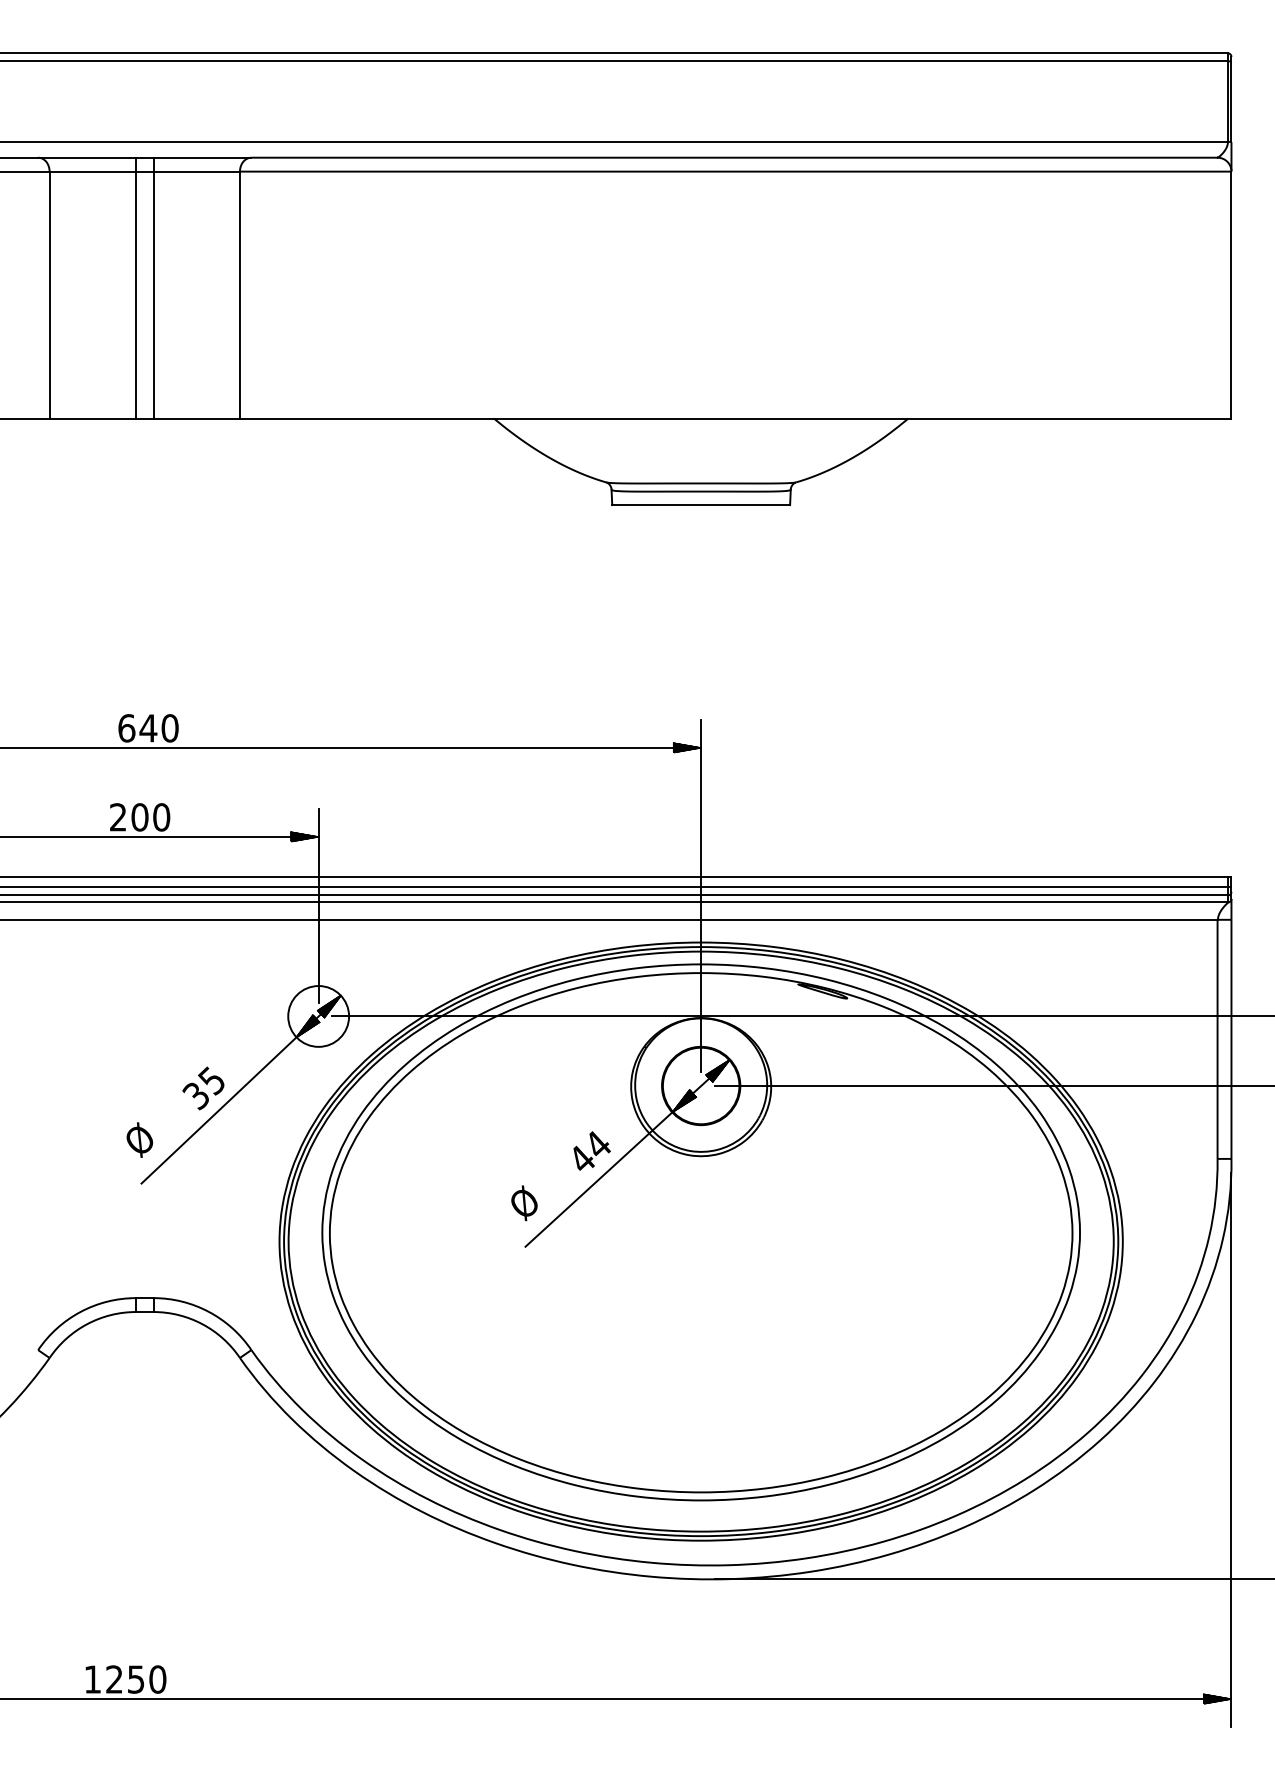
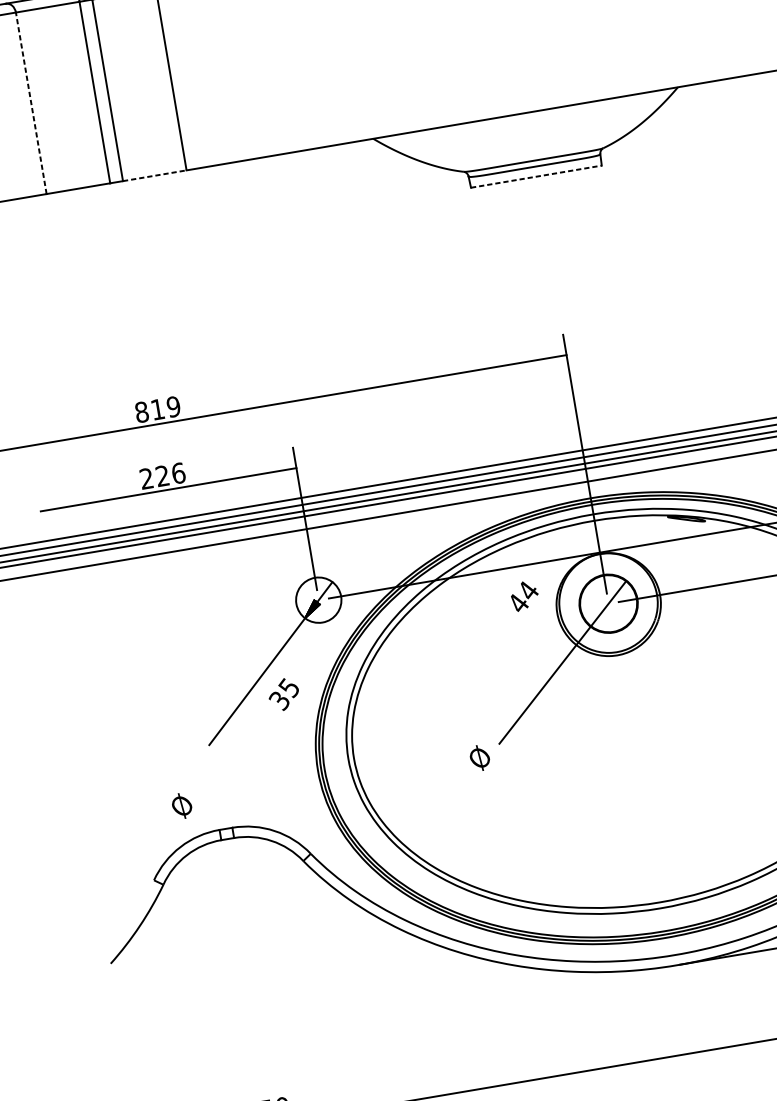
line: (49, 294) -> (31, 102), solid -> dashed
line: (197, 418) -> (155, 175), solid -> dashed
line: (701, 505) -> (536, 176), solid -> dashed
text: (148, 728) -> (157, 409), 640 -> 819
hatch: (687, 747) -> (556, 356), removed
text: (150, 817) -> (170, 474), 200 -> 226
hatch: (304, 836) -> (285, 469), removed
hatch: (328, 1006) -> (324, 591), removed
hatch: (717, 1071) -> (618, 591), removed
text: (203, 1088) -> (283, 694), moved
hatch: (684, 1100) -> (598, 616), removed
text: (139, 1139) -> (181, 805), moved
text: (591, 1150) -> (524, 595), moved
text: (524, 1203) -> (479, 758), moved

